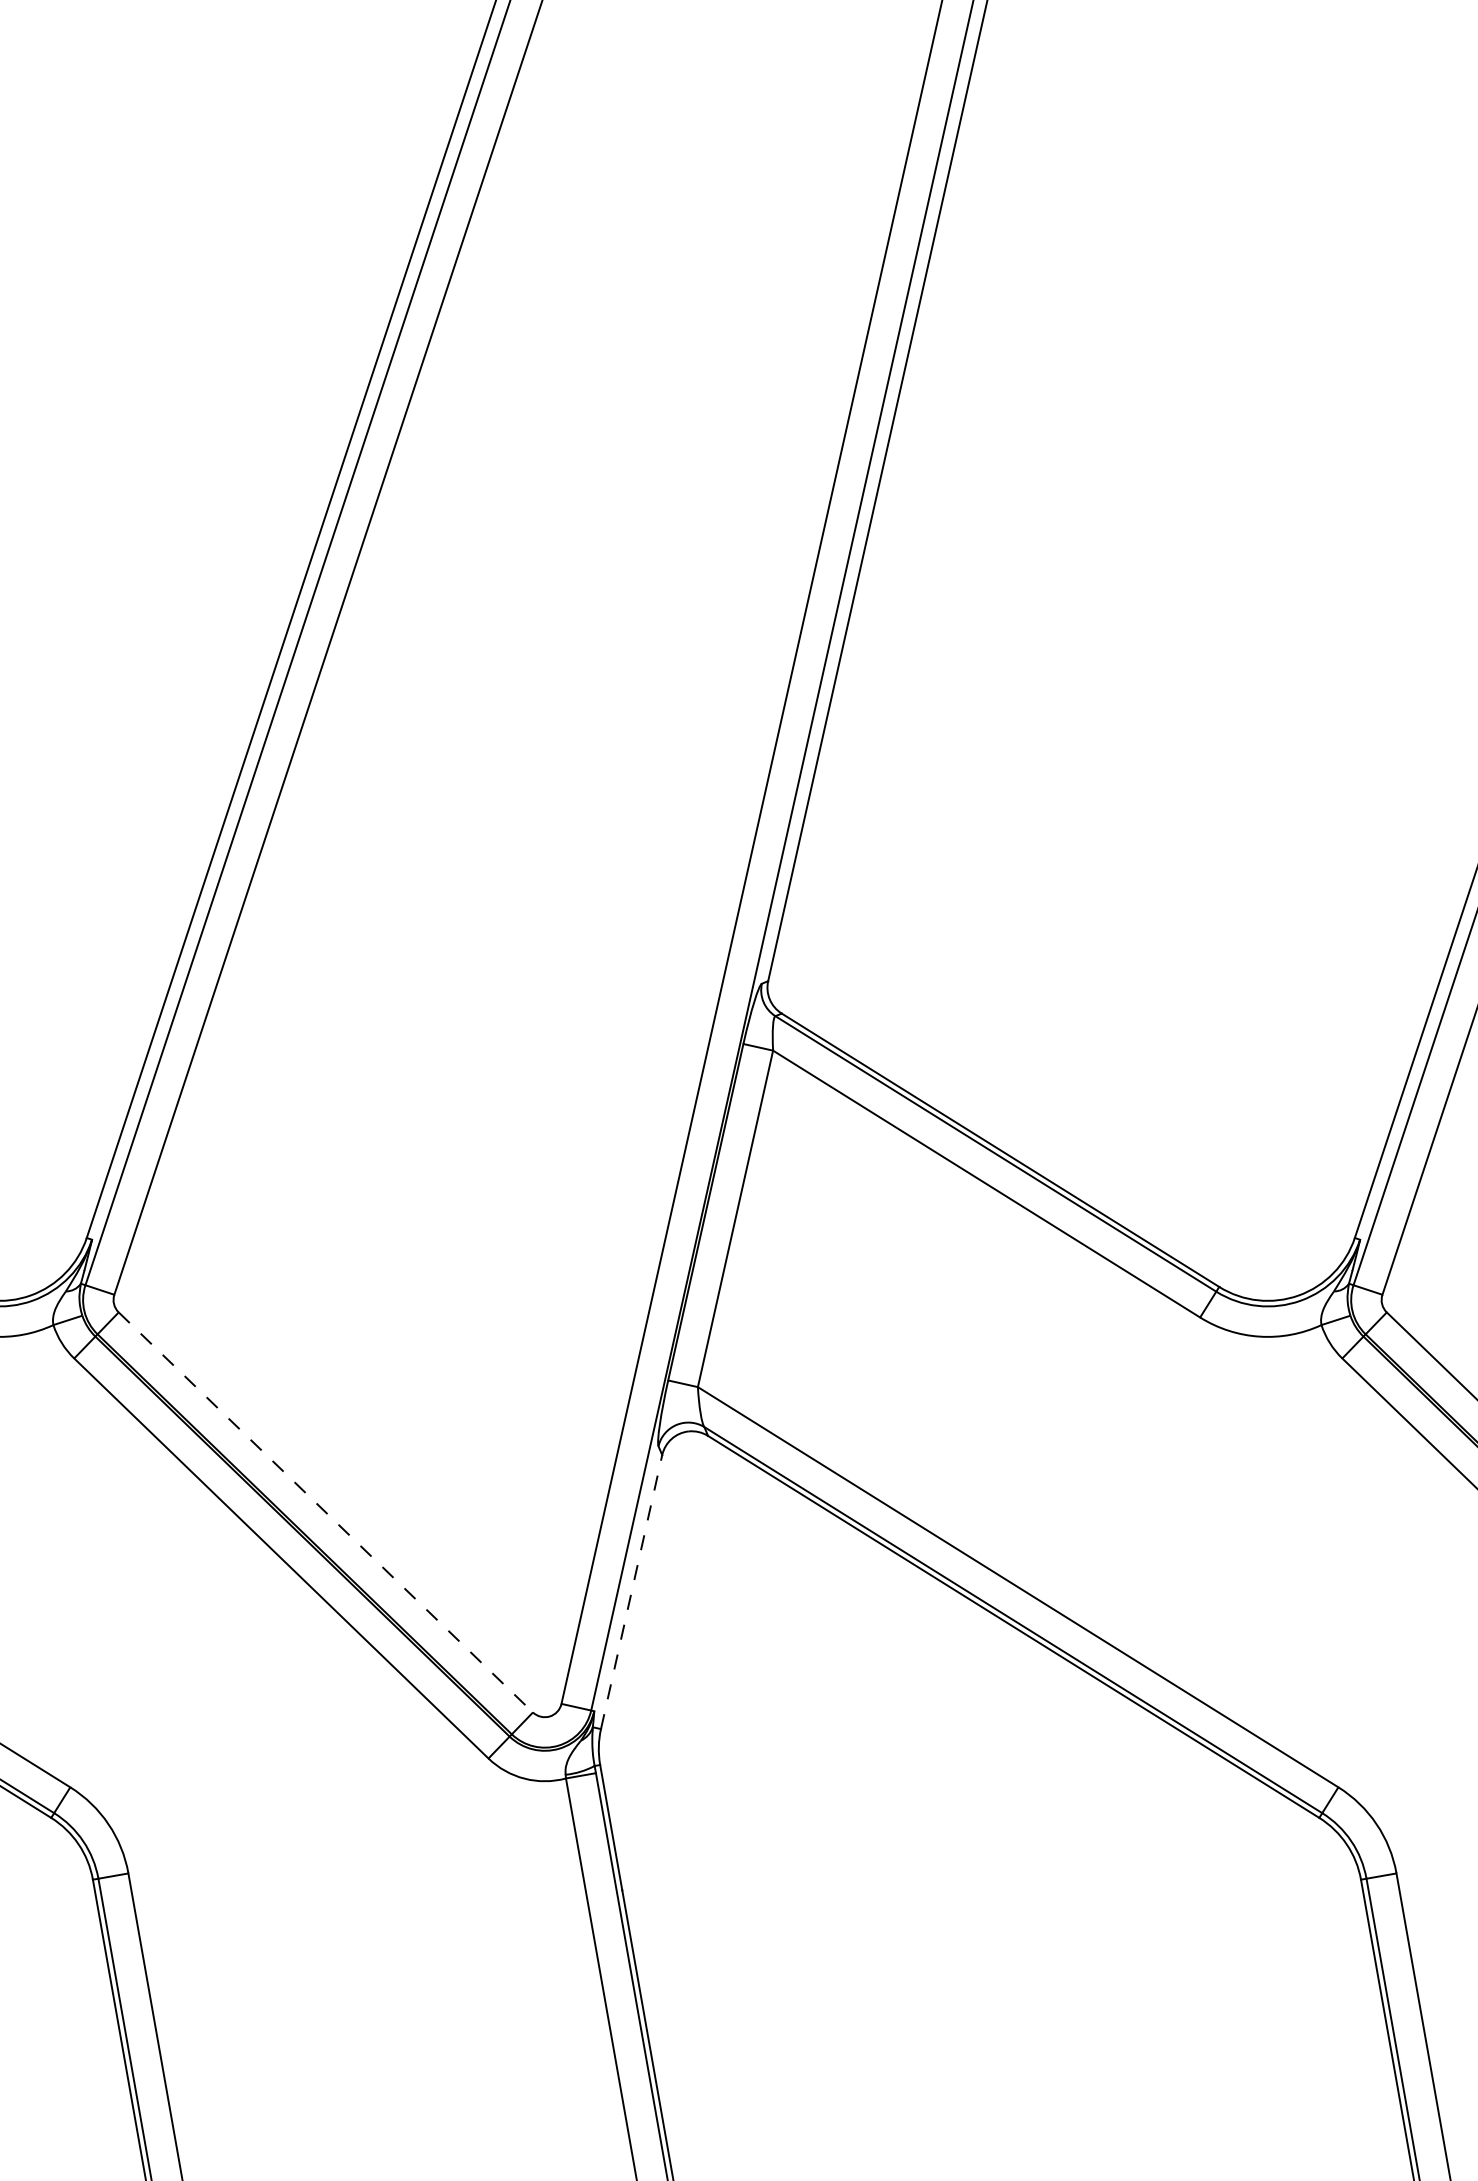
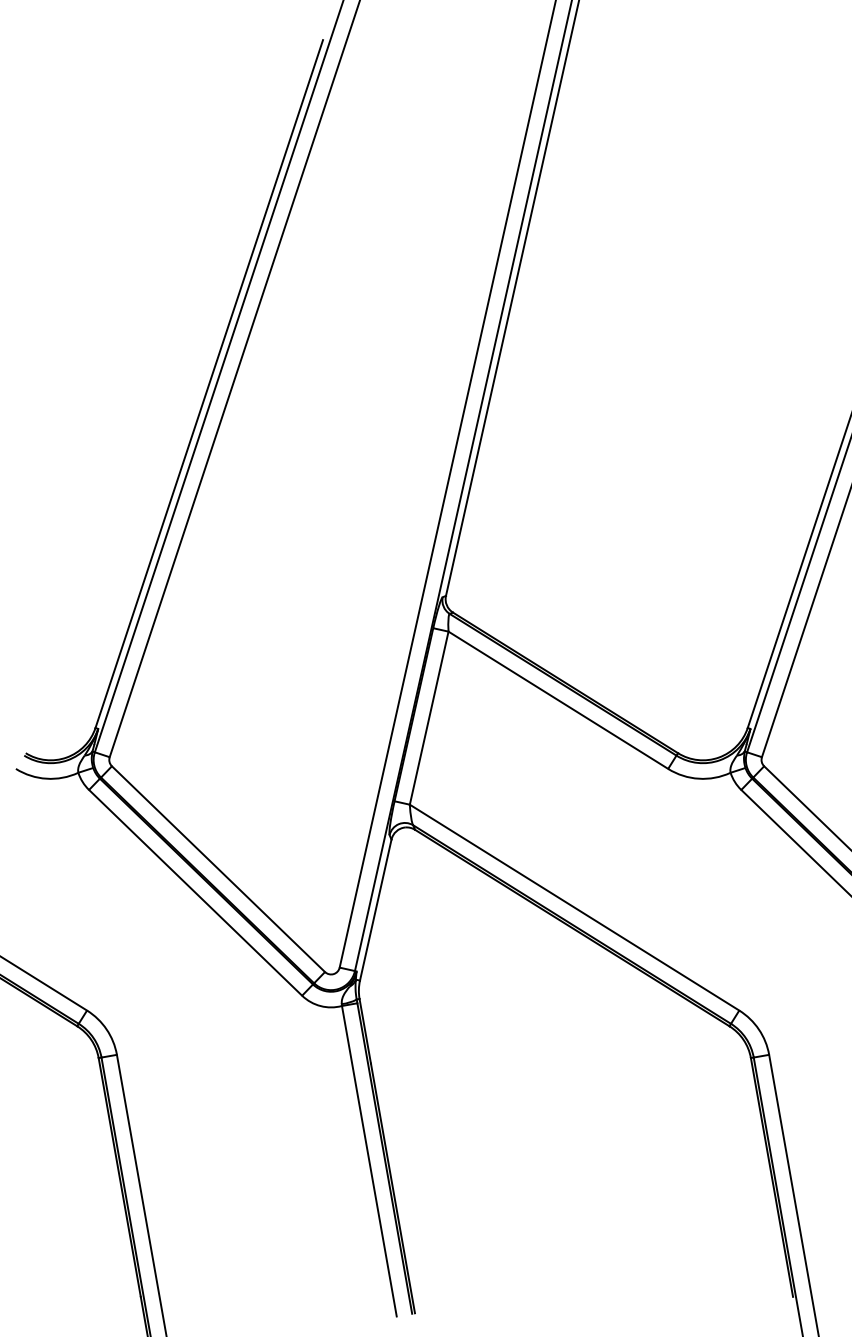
line: (325, 1513) -> (218, 869), dashed -> solid
line: (631, 1590) -> (375, 909), dashed -> solid

